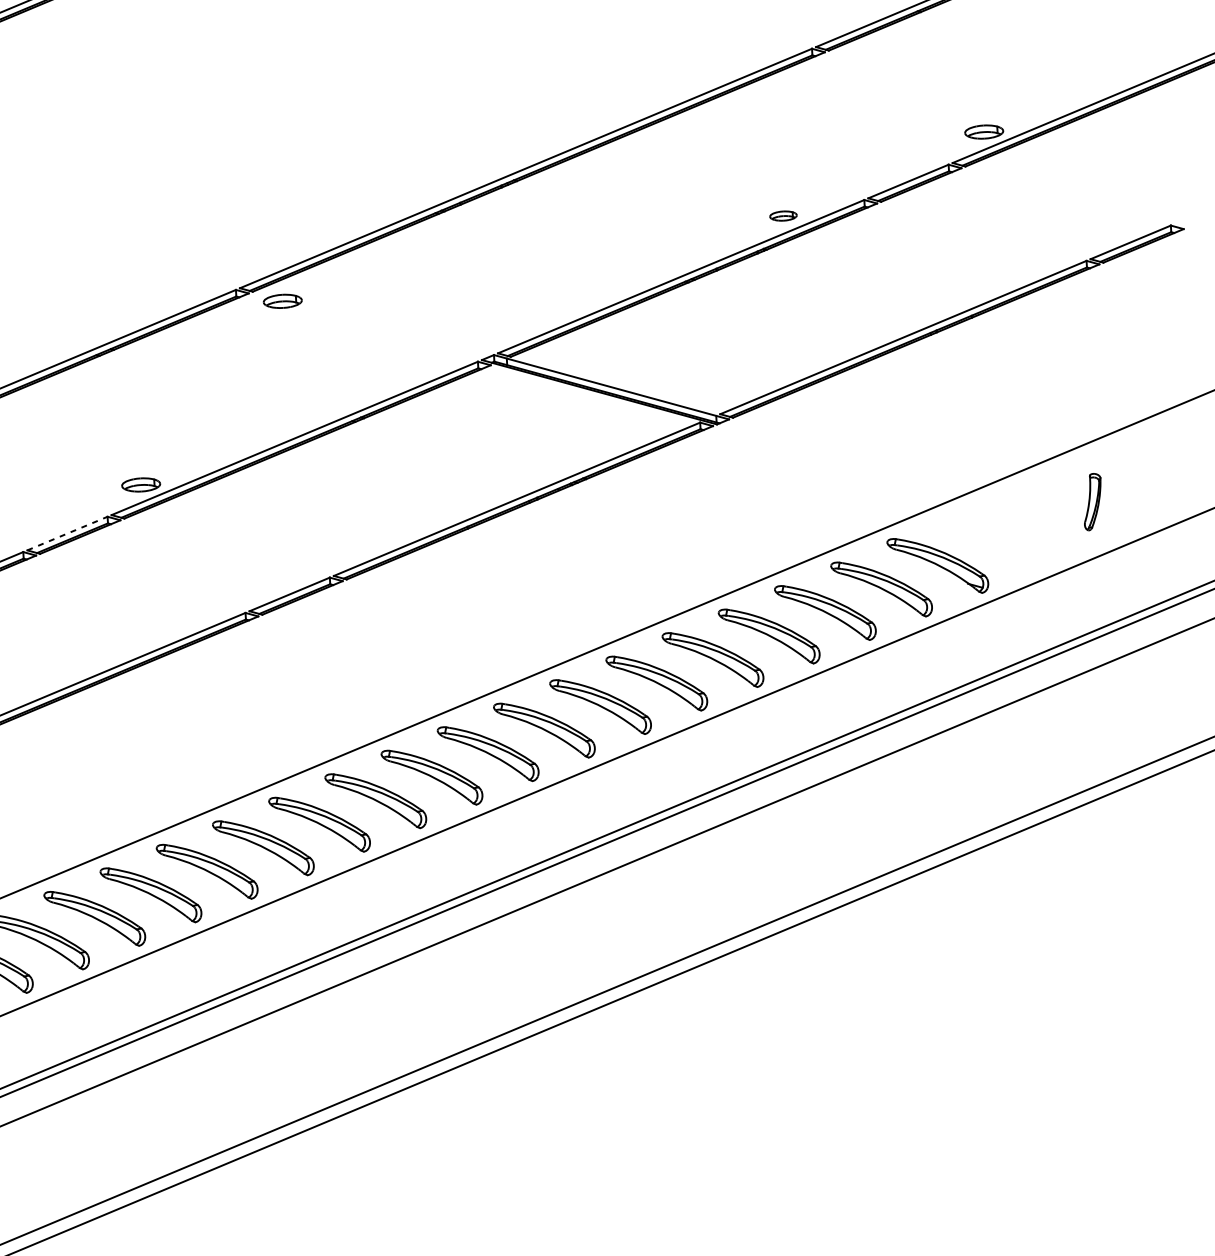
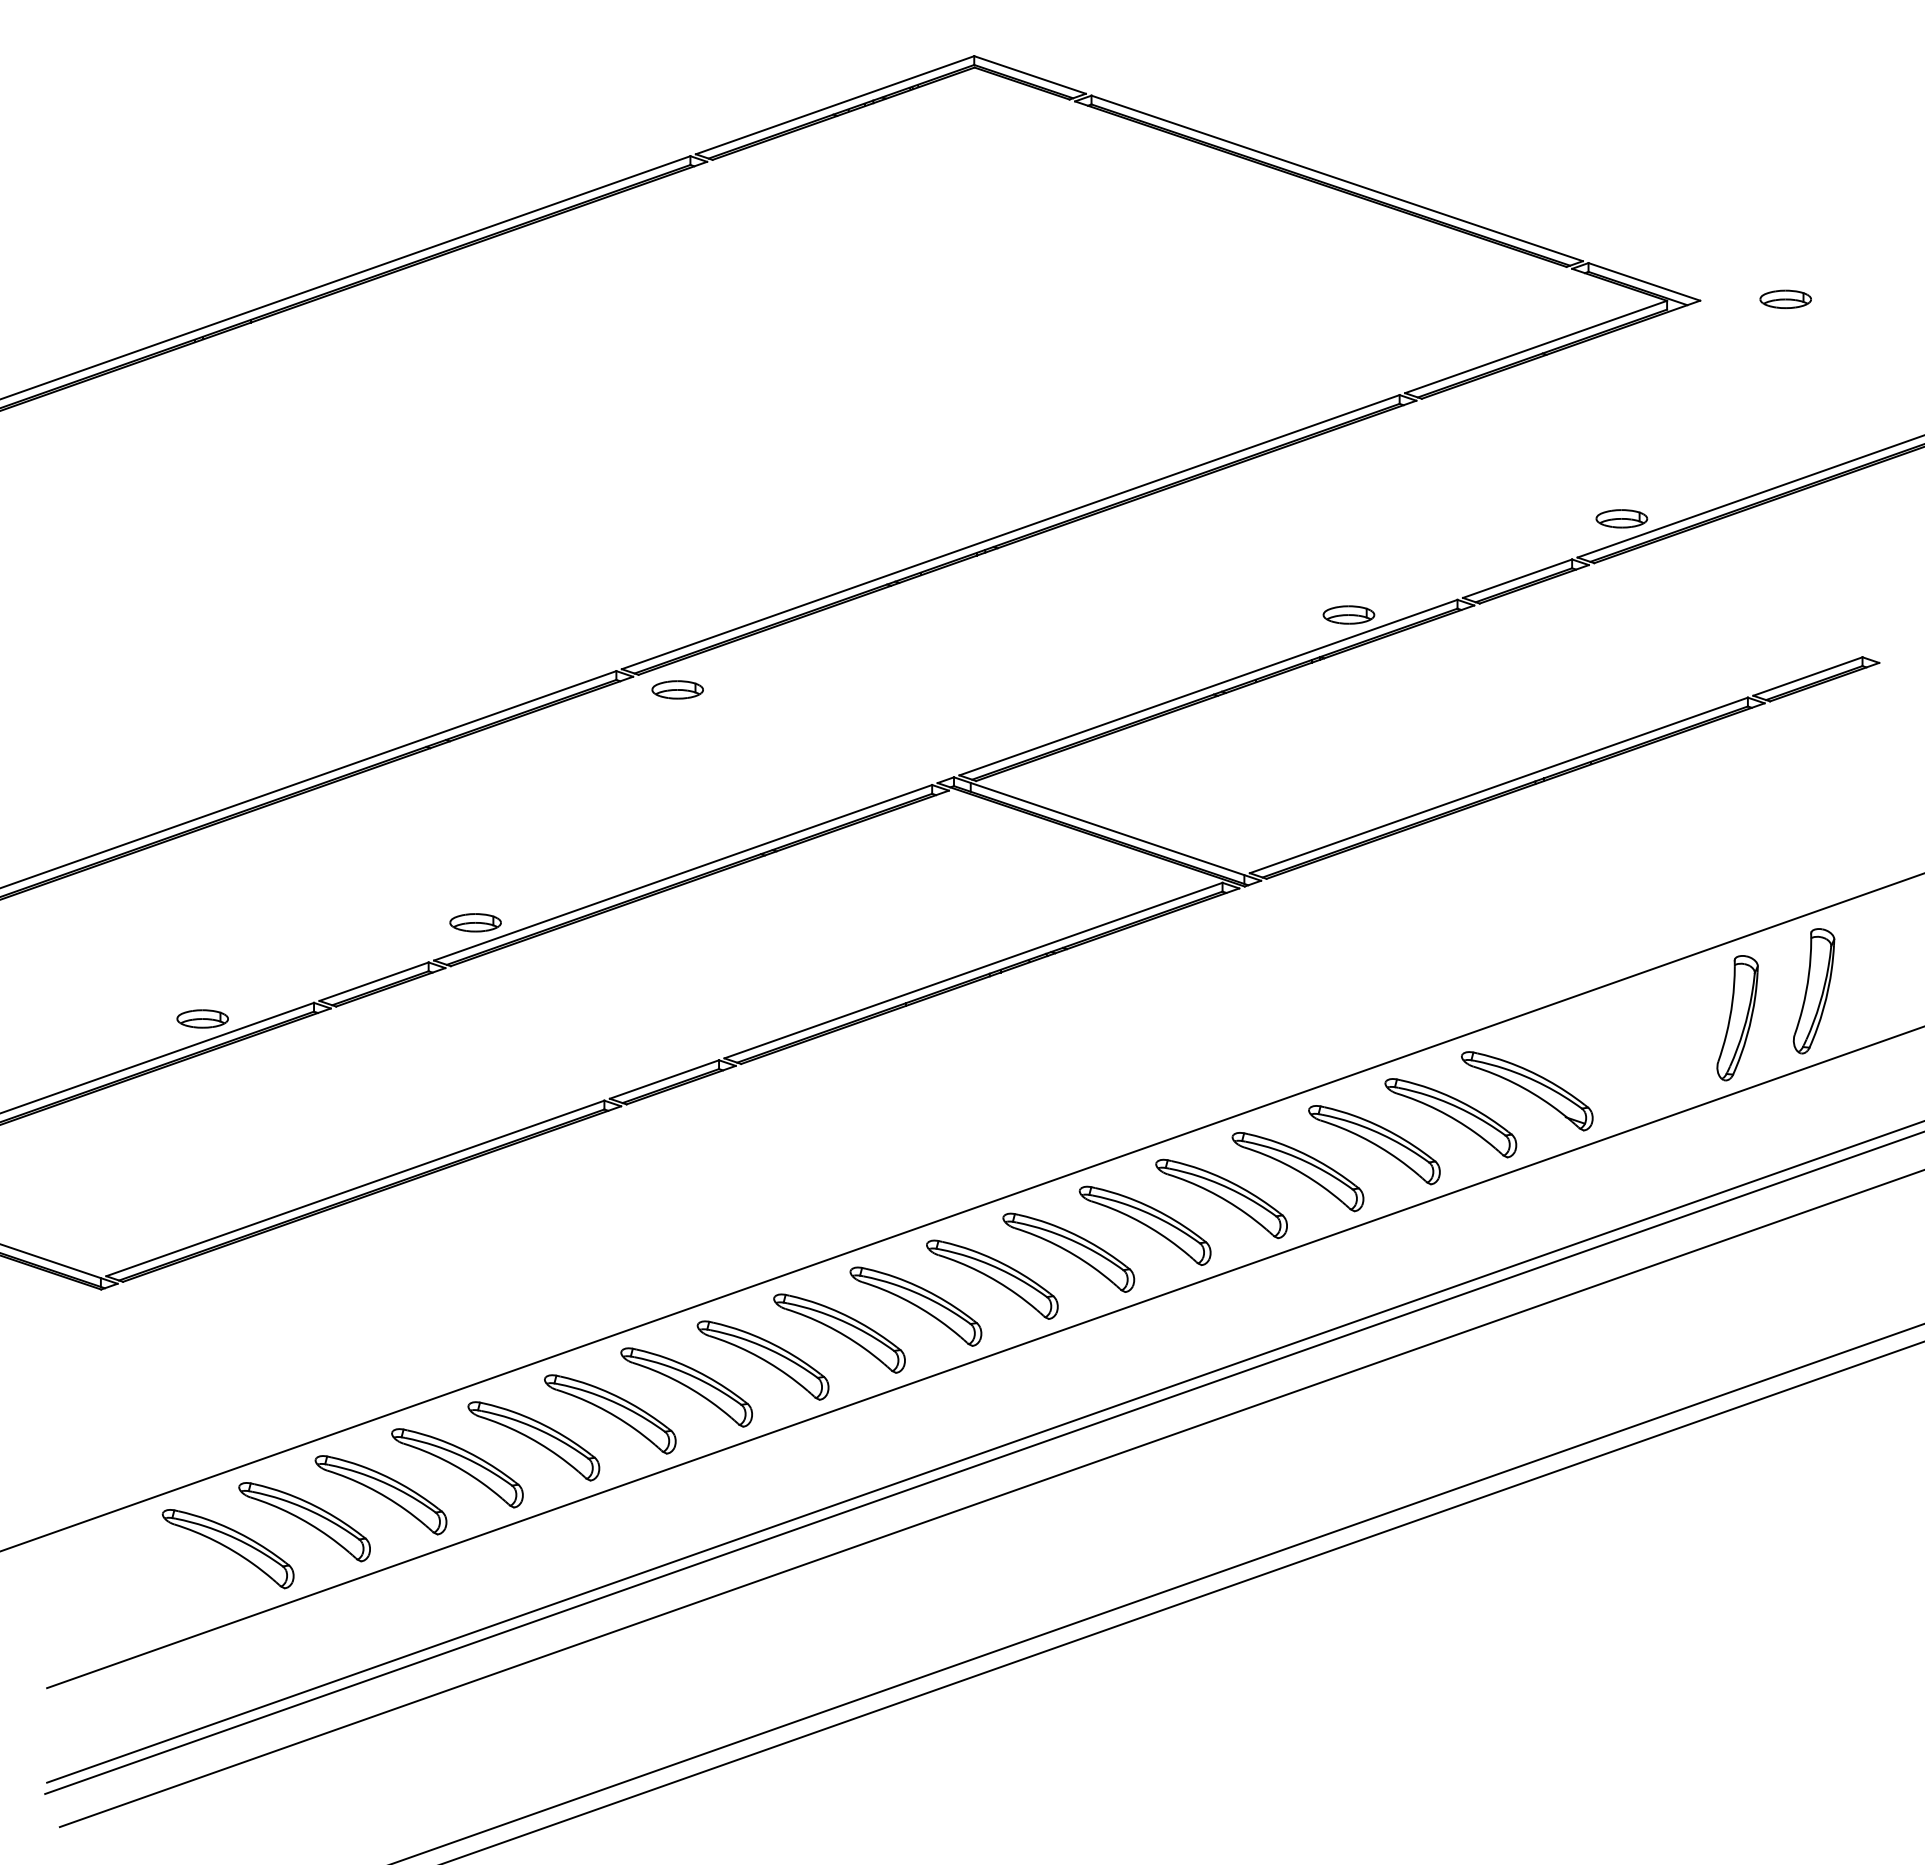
part: (783, 215) -> (1348, 614), size x1.43
part: (1148, 478) -> (1813, 991), added
part: (1092, 502) -> (1737, 1018), size x1.67
line: (67, 533) -> (374, 981), dashed -> solid

